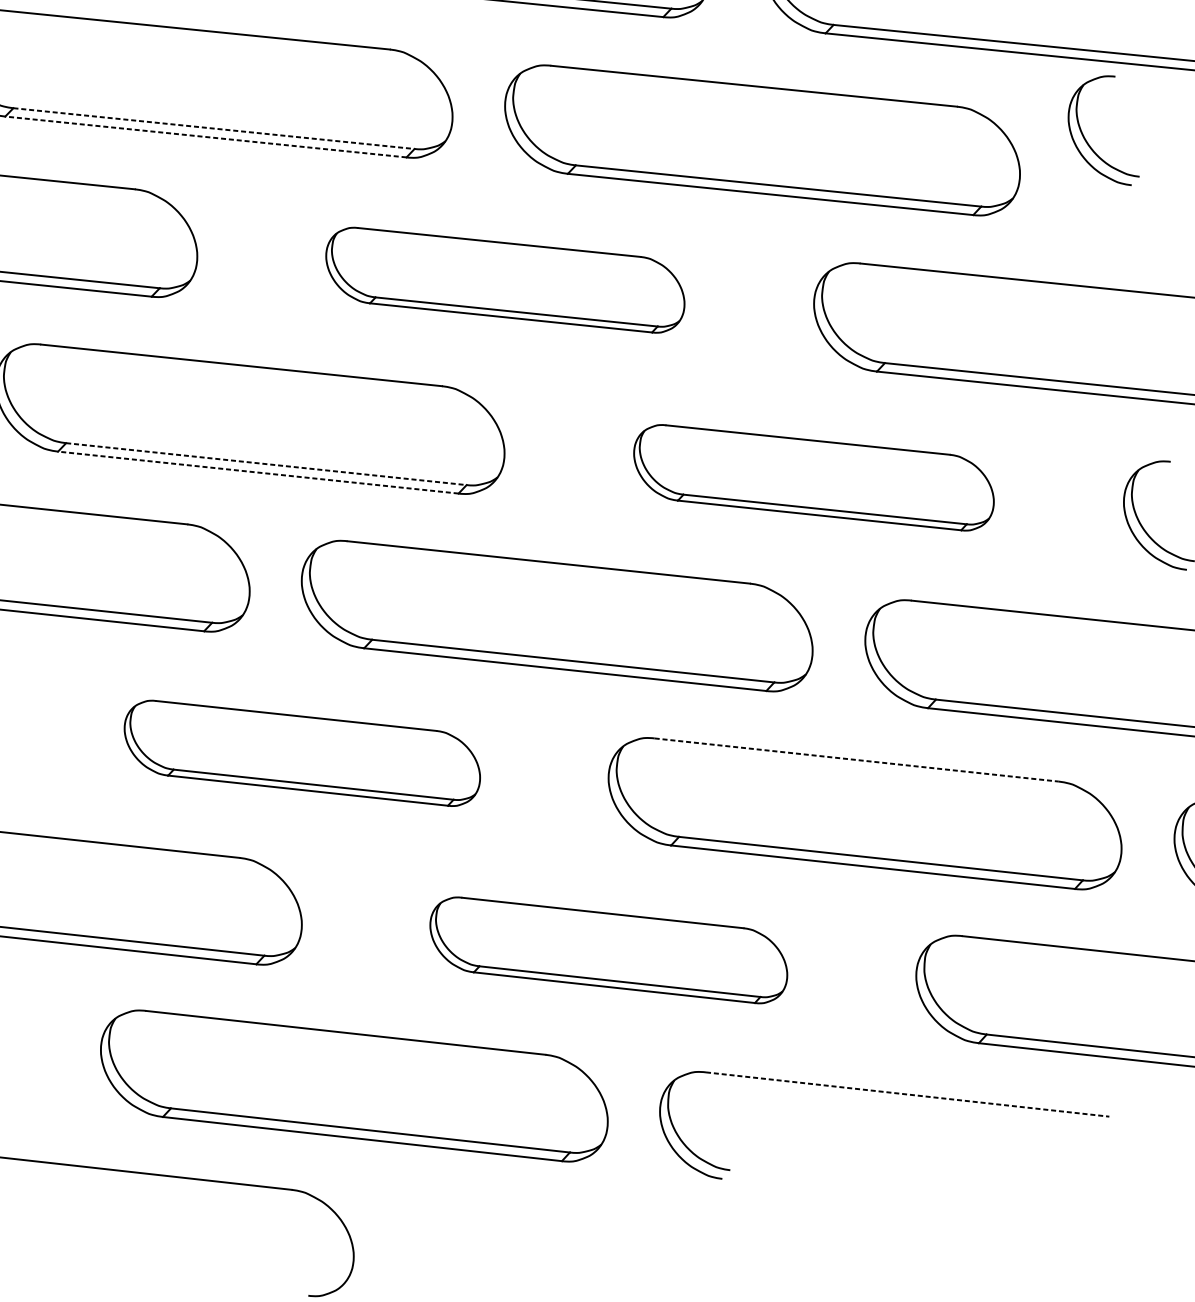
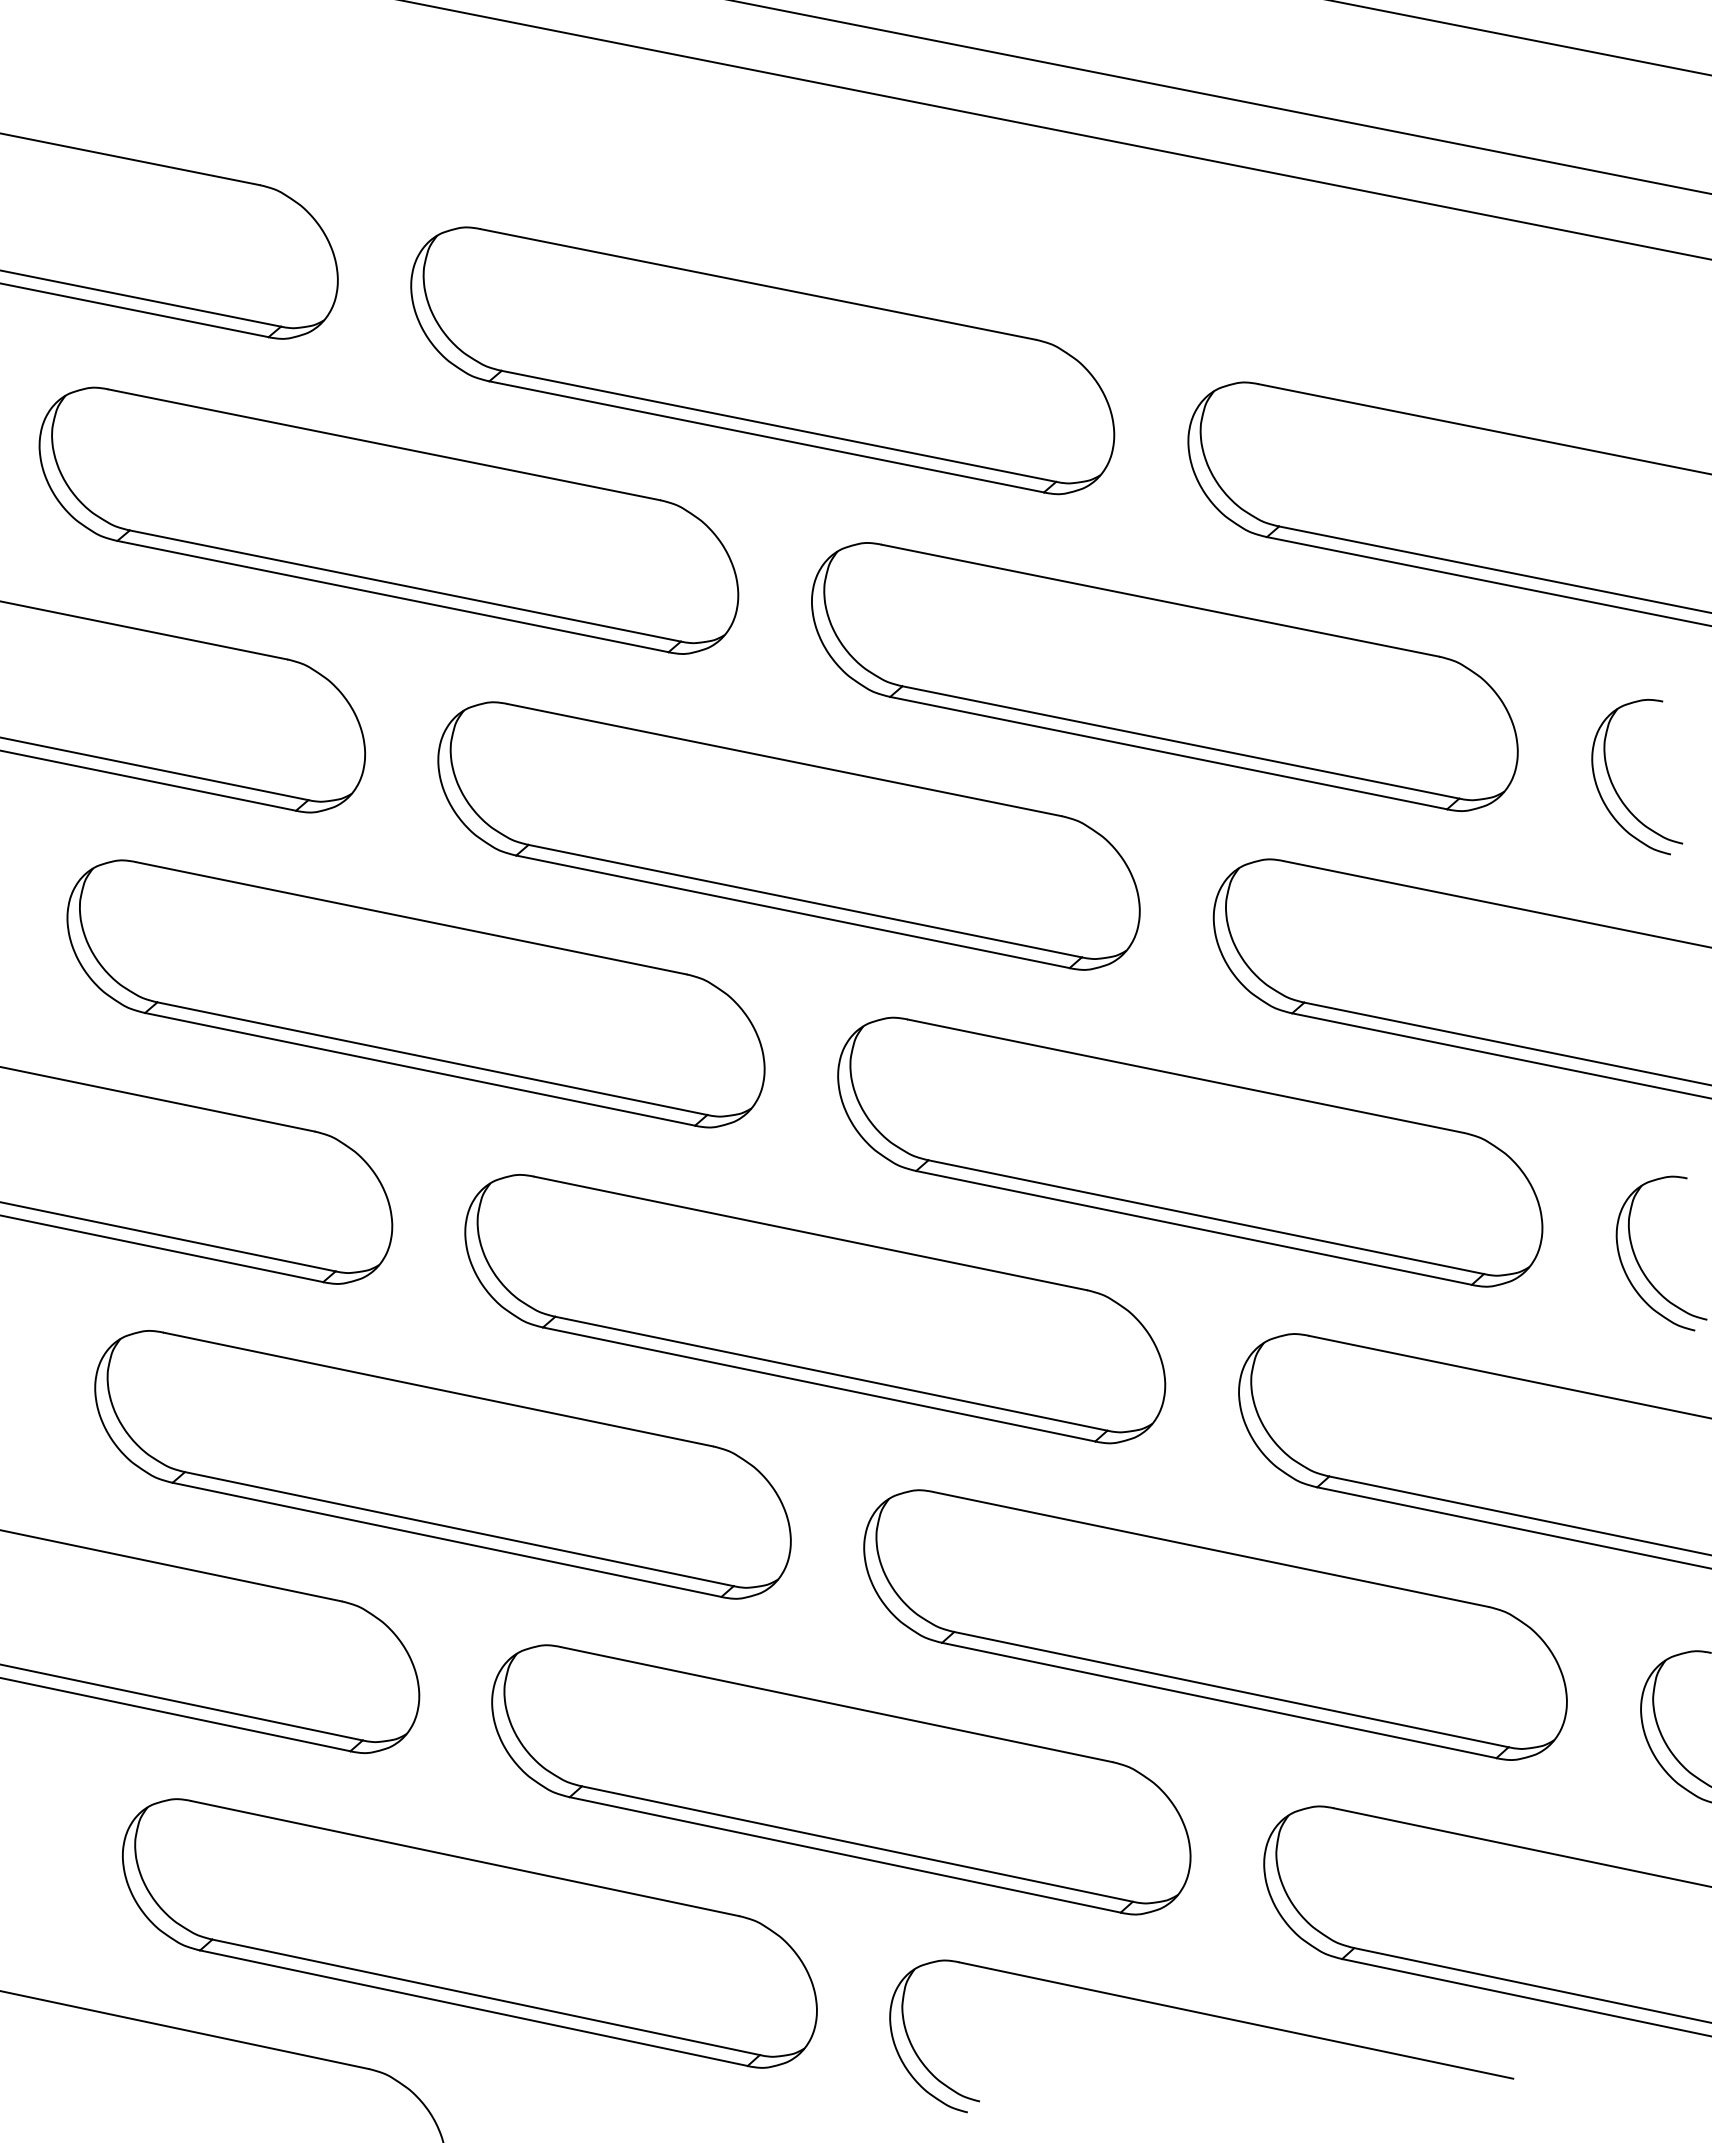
line: (214, 128) -> (405, 586), dashed -> solid
line: (205, 136) -> (392, 596), dashed -> solid
part: (1087, 142) -> (1615, 788), moved
part: (504, 279) -> (788, 835), size x1.43
line: (266, 464) -> (432, 1058), dashed -> solid
line: (258, 472) -> (420, 1069), dashed -> solid
part: (814, 477) -> (1190, 1151), size x1.43
part: (302, 753) -> (442, 1464), size x1.43
line: (856, 759) -> (1211, 1549), dashed -> solid
part: (608, 950) -> (841, 1779), size x1.43
line: (907, 1094) -> (1236, 2020), dashed -> solid

